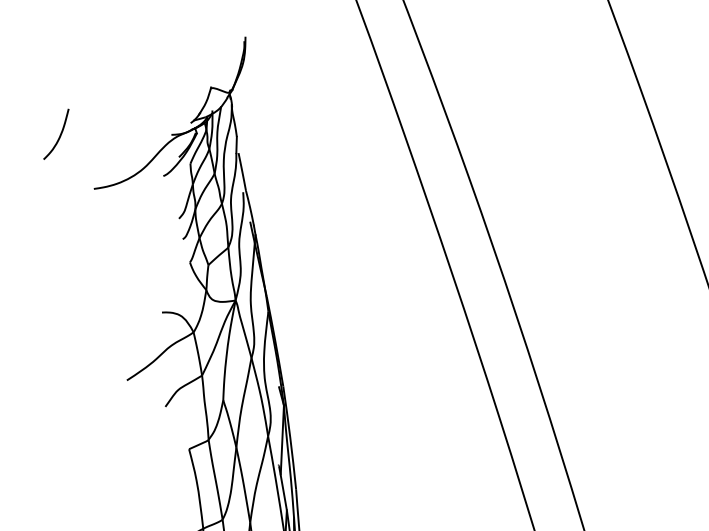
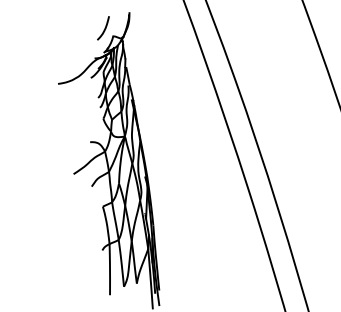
curve: (58, 134) -> (104, 28), moved

